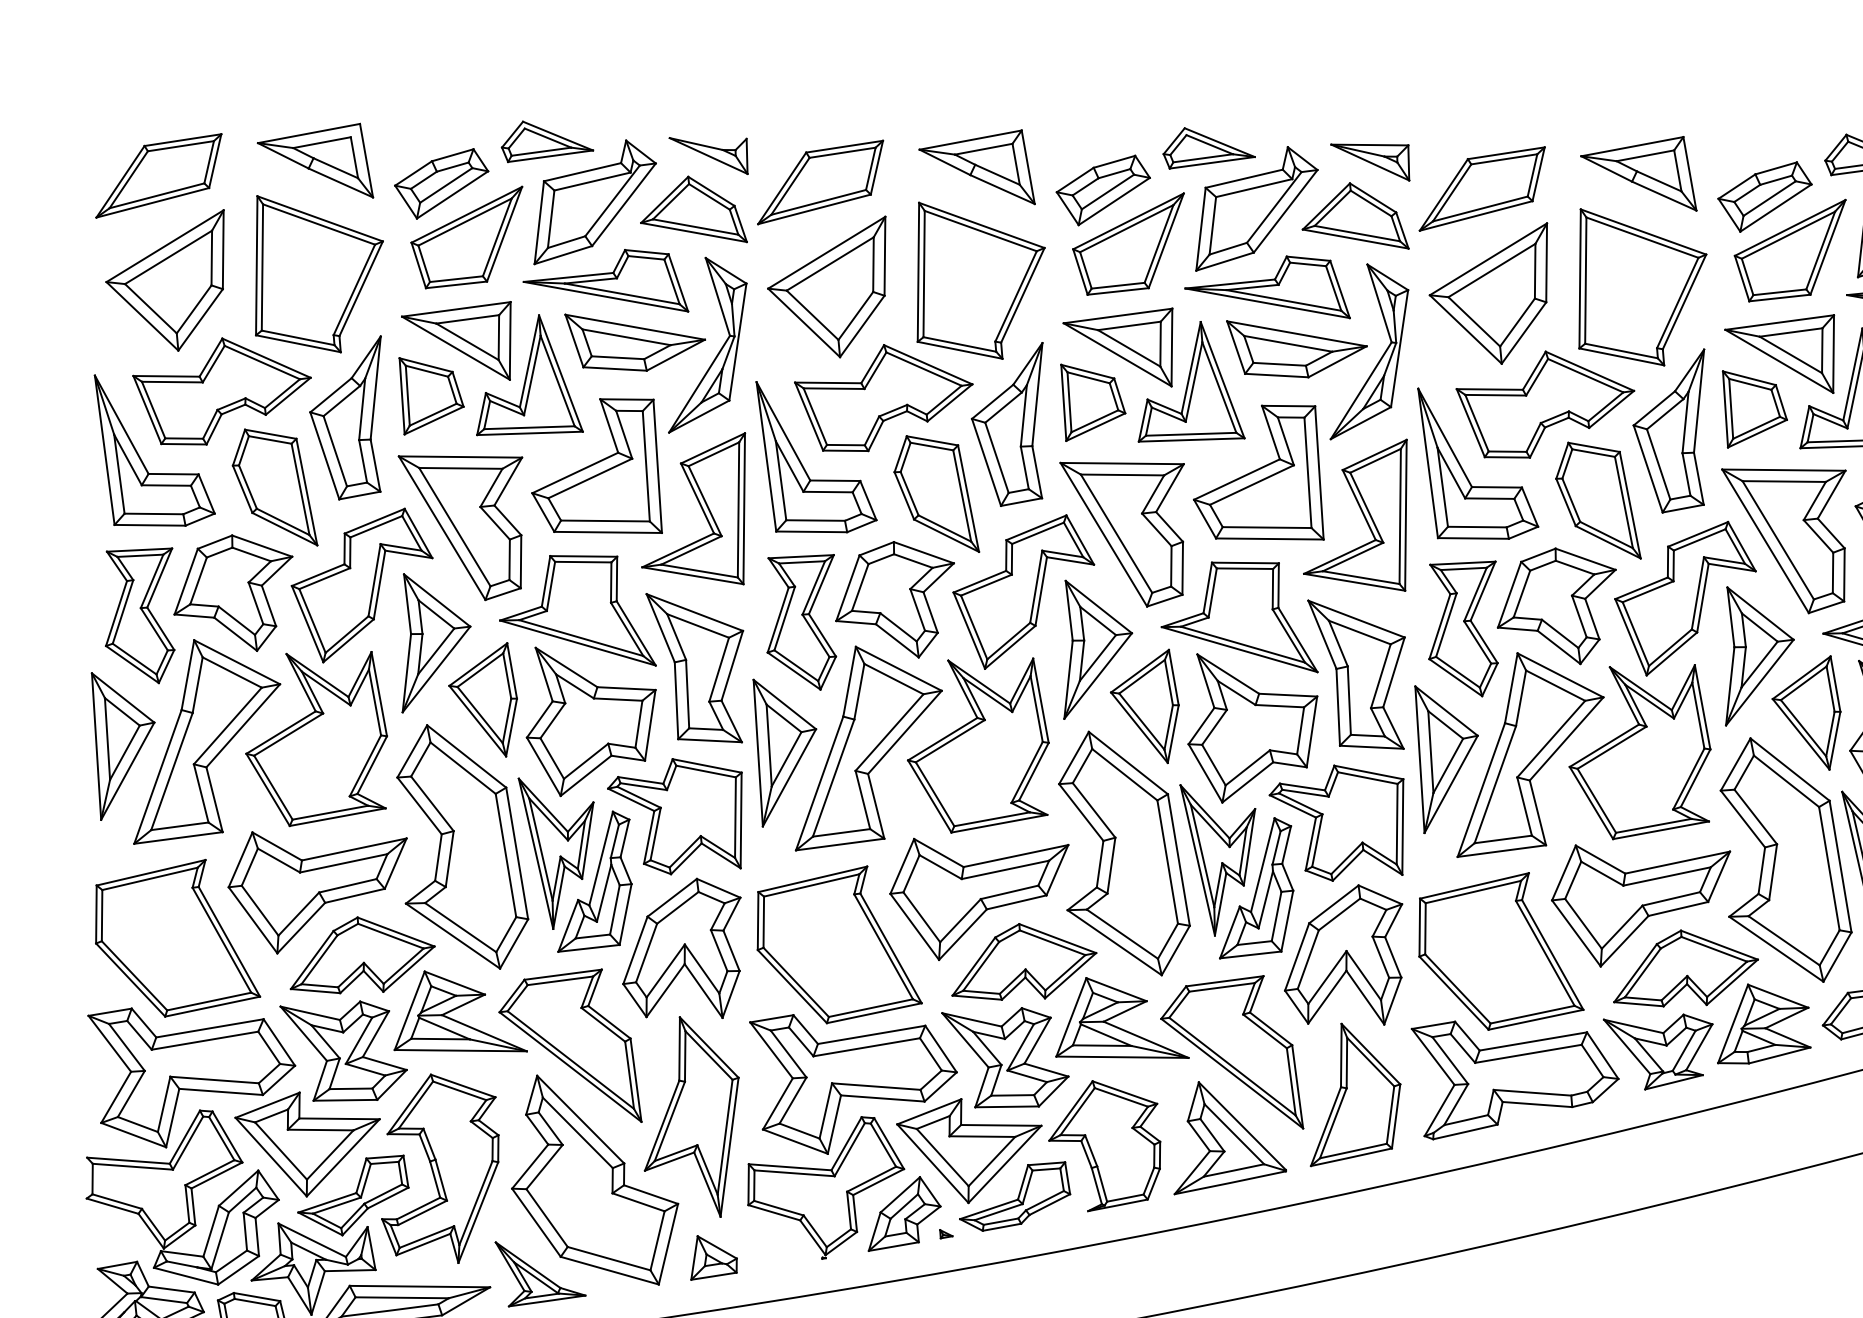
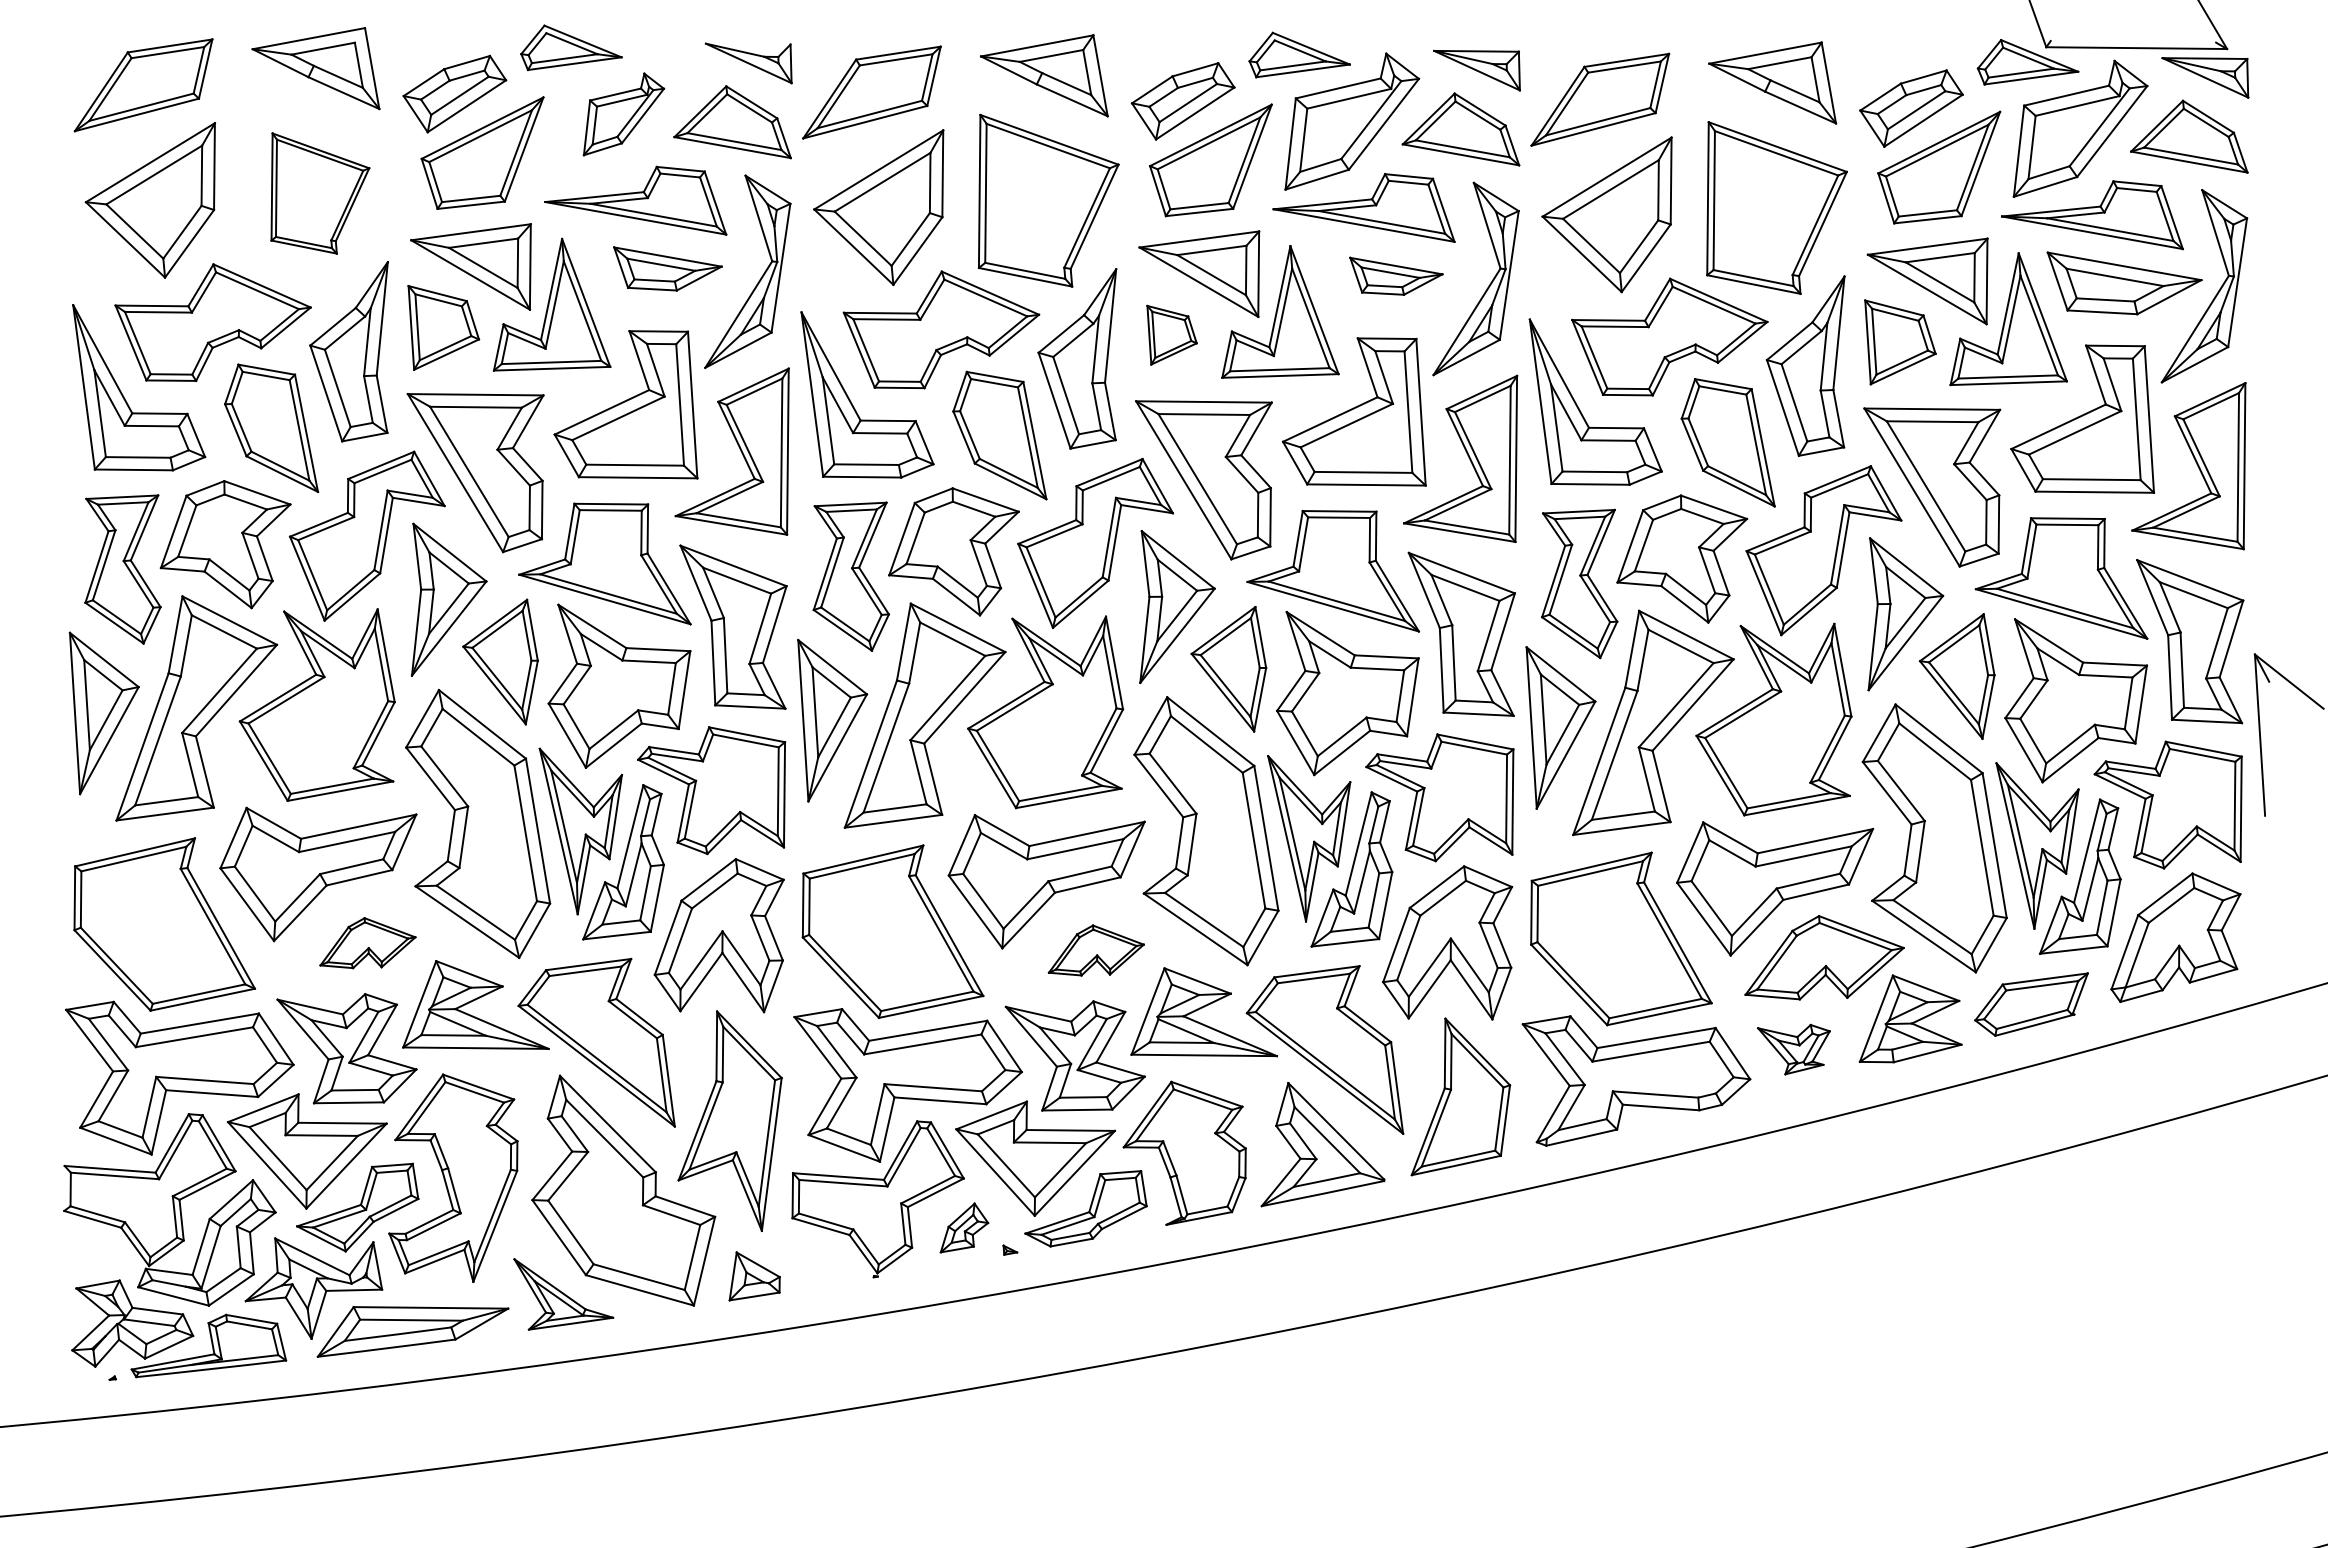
part: (594, 202) -> (623, 114), size x0.6
part: (319, 274) -> (320, 193), size x0.7
part: (634, 342) -> (667, 268), size x0.7
part: (1297, 349) -> (1396, 276), size x0.6
part: (1092, 403) -> (1171, 335), size x0.7
part: (362, 954) -> (367, 942), size x0.6
part: (1024, 961) -> (1096, 950), size x0.6
part: (1657, 1051) -> (1793, 1049), size x0.6
part: (904, 1213) -> (964, 1227), size x0.6

